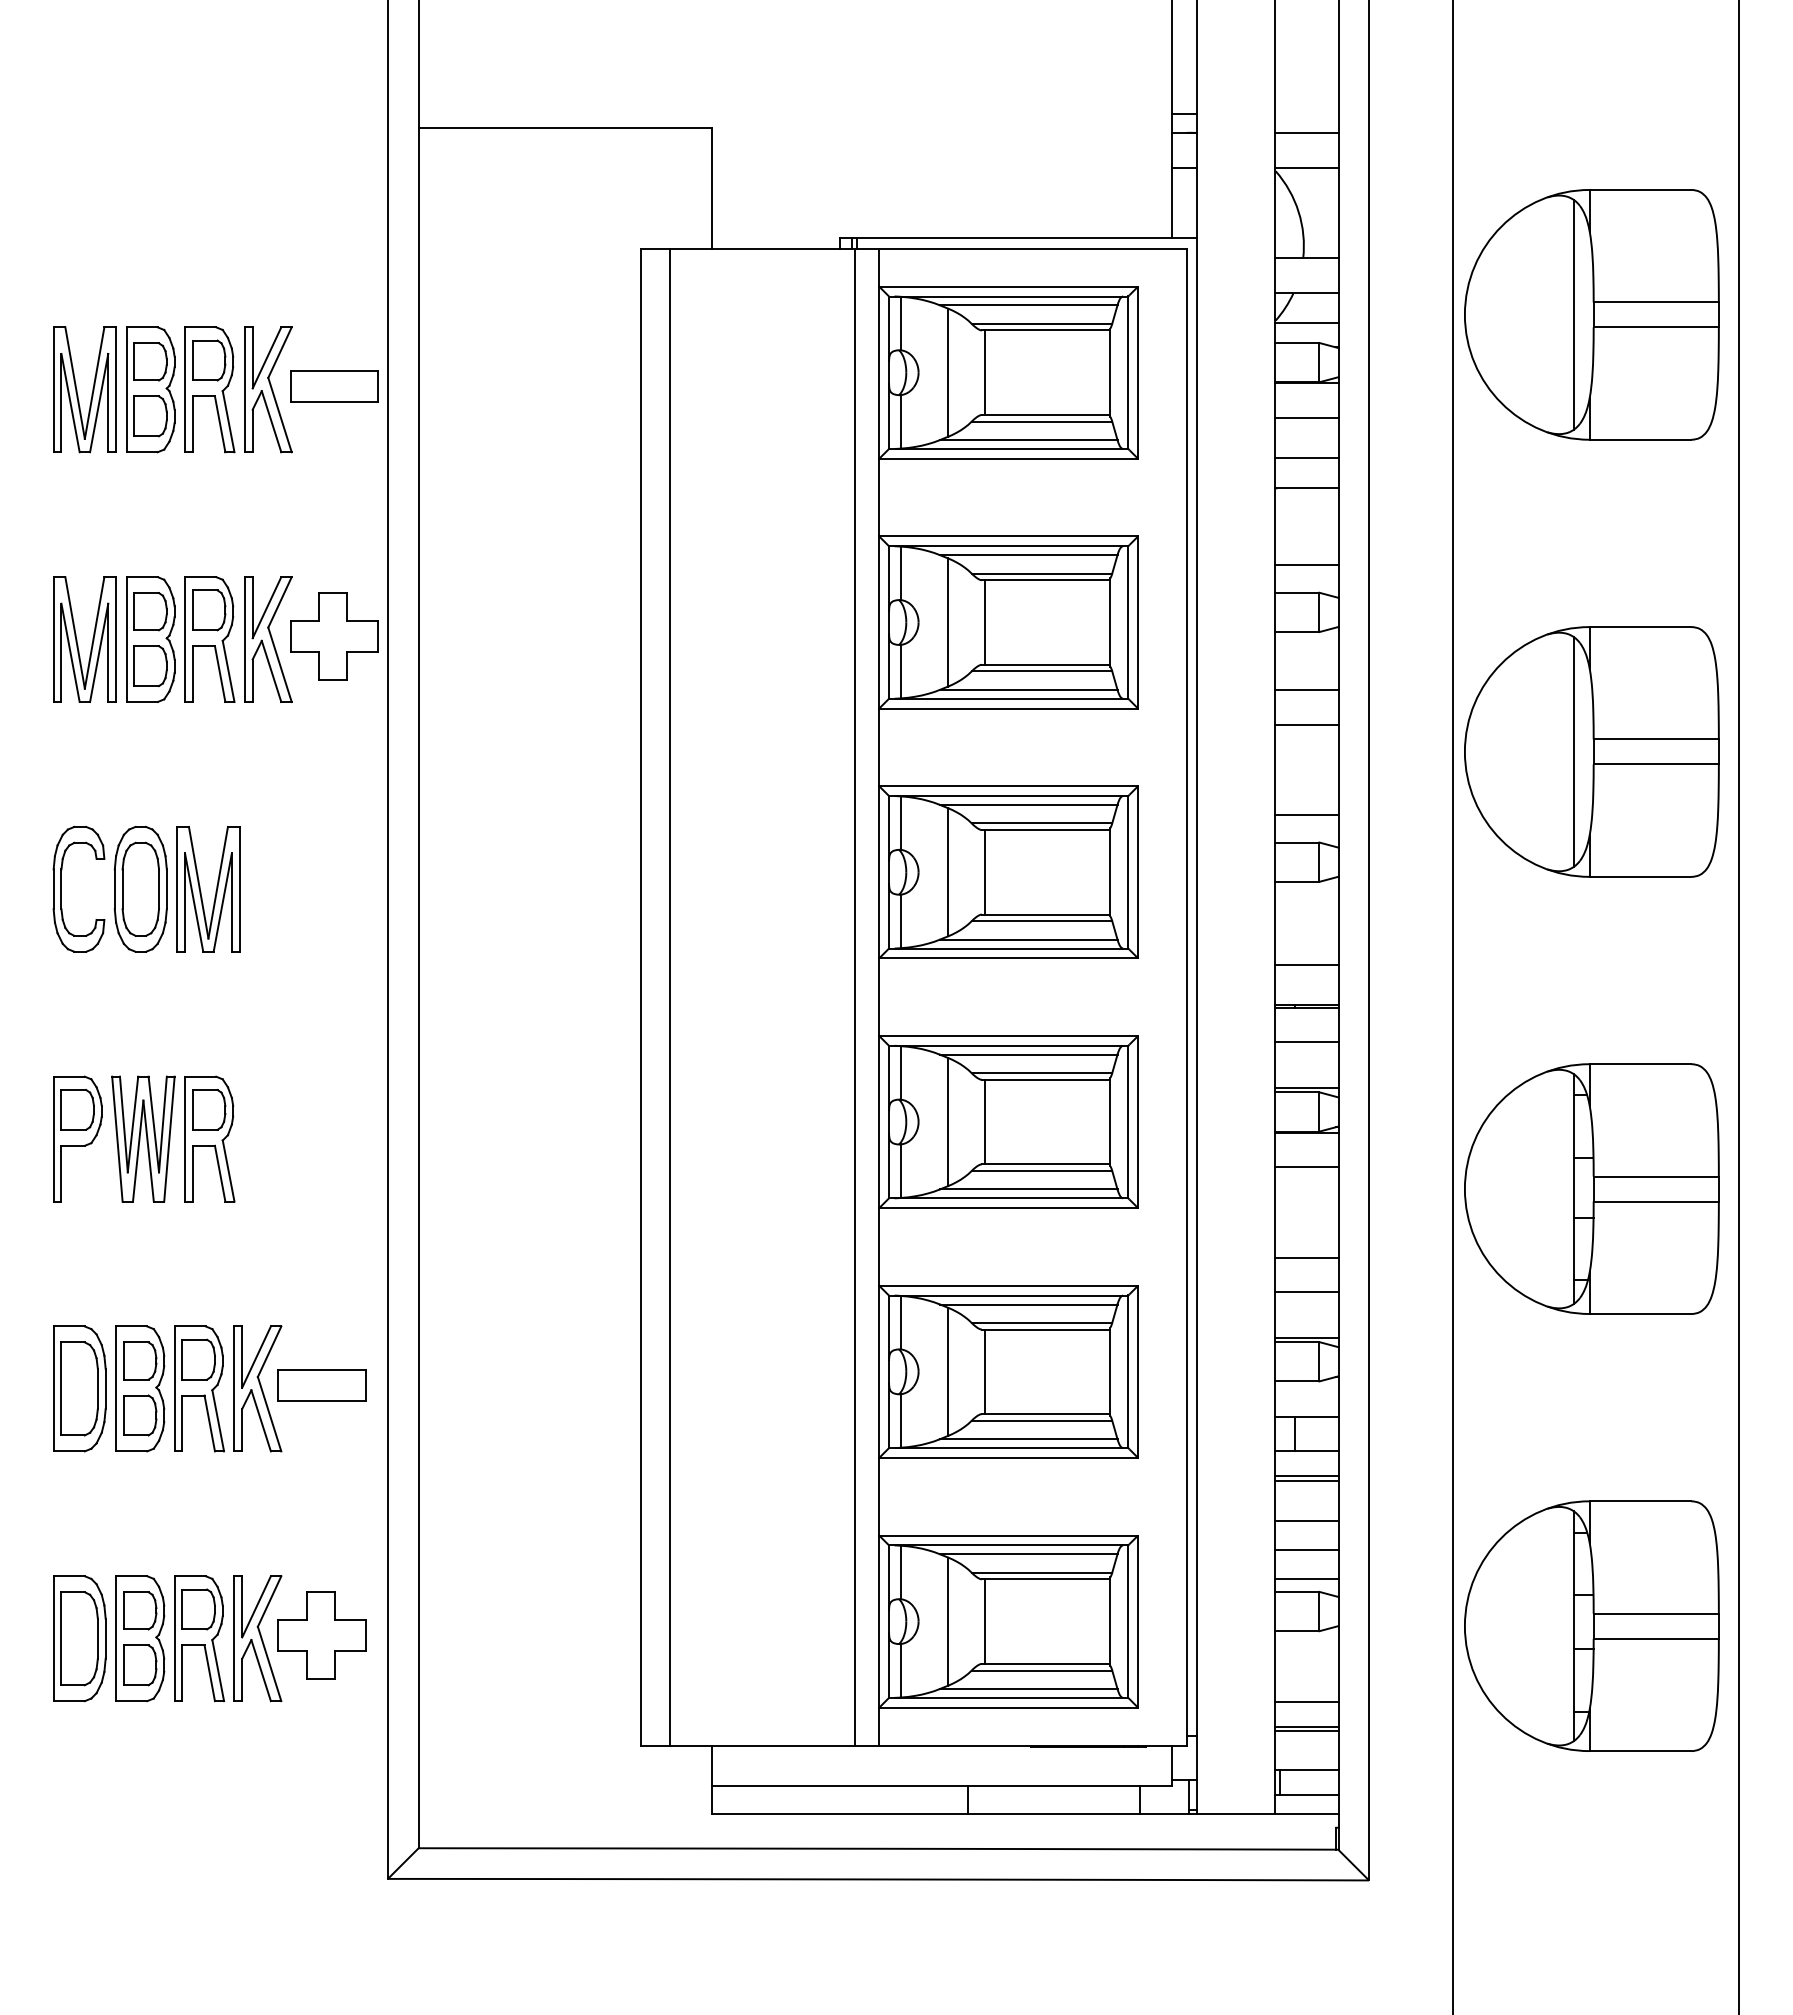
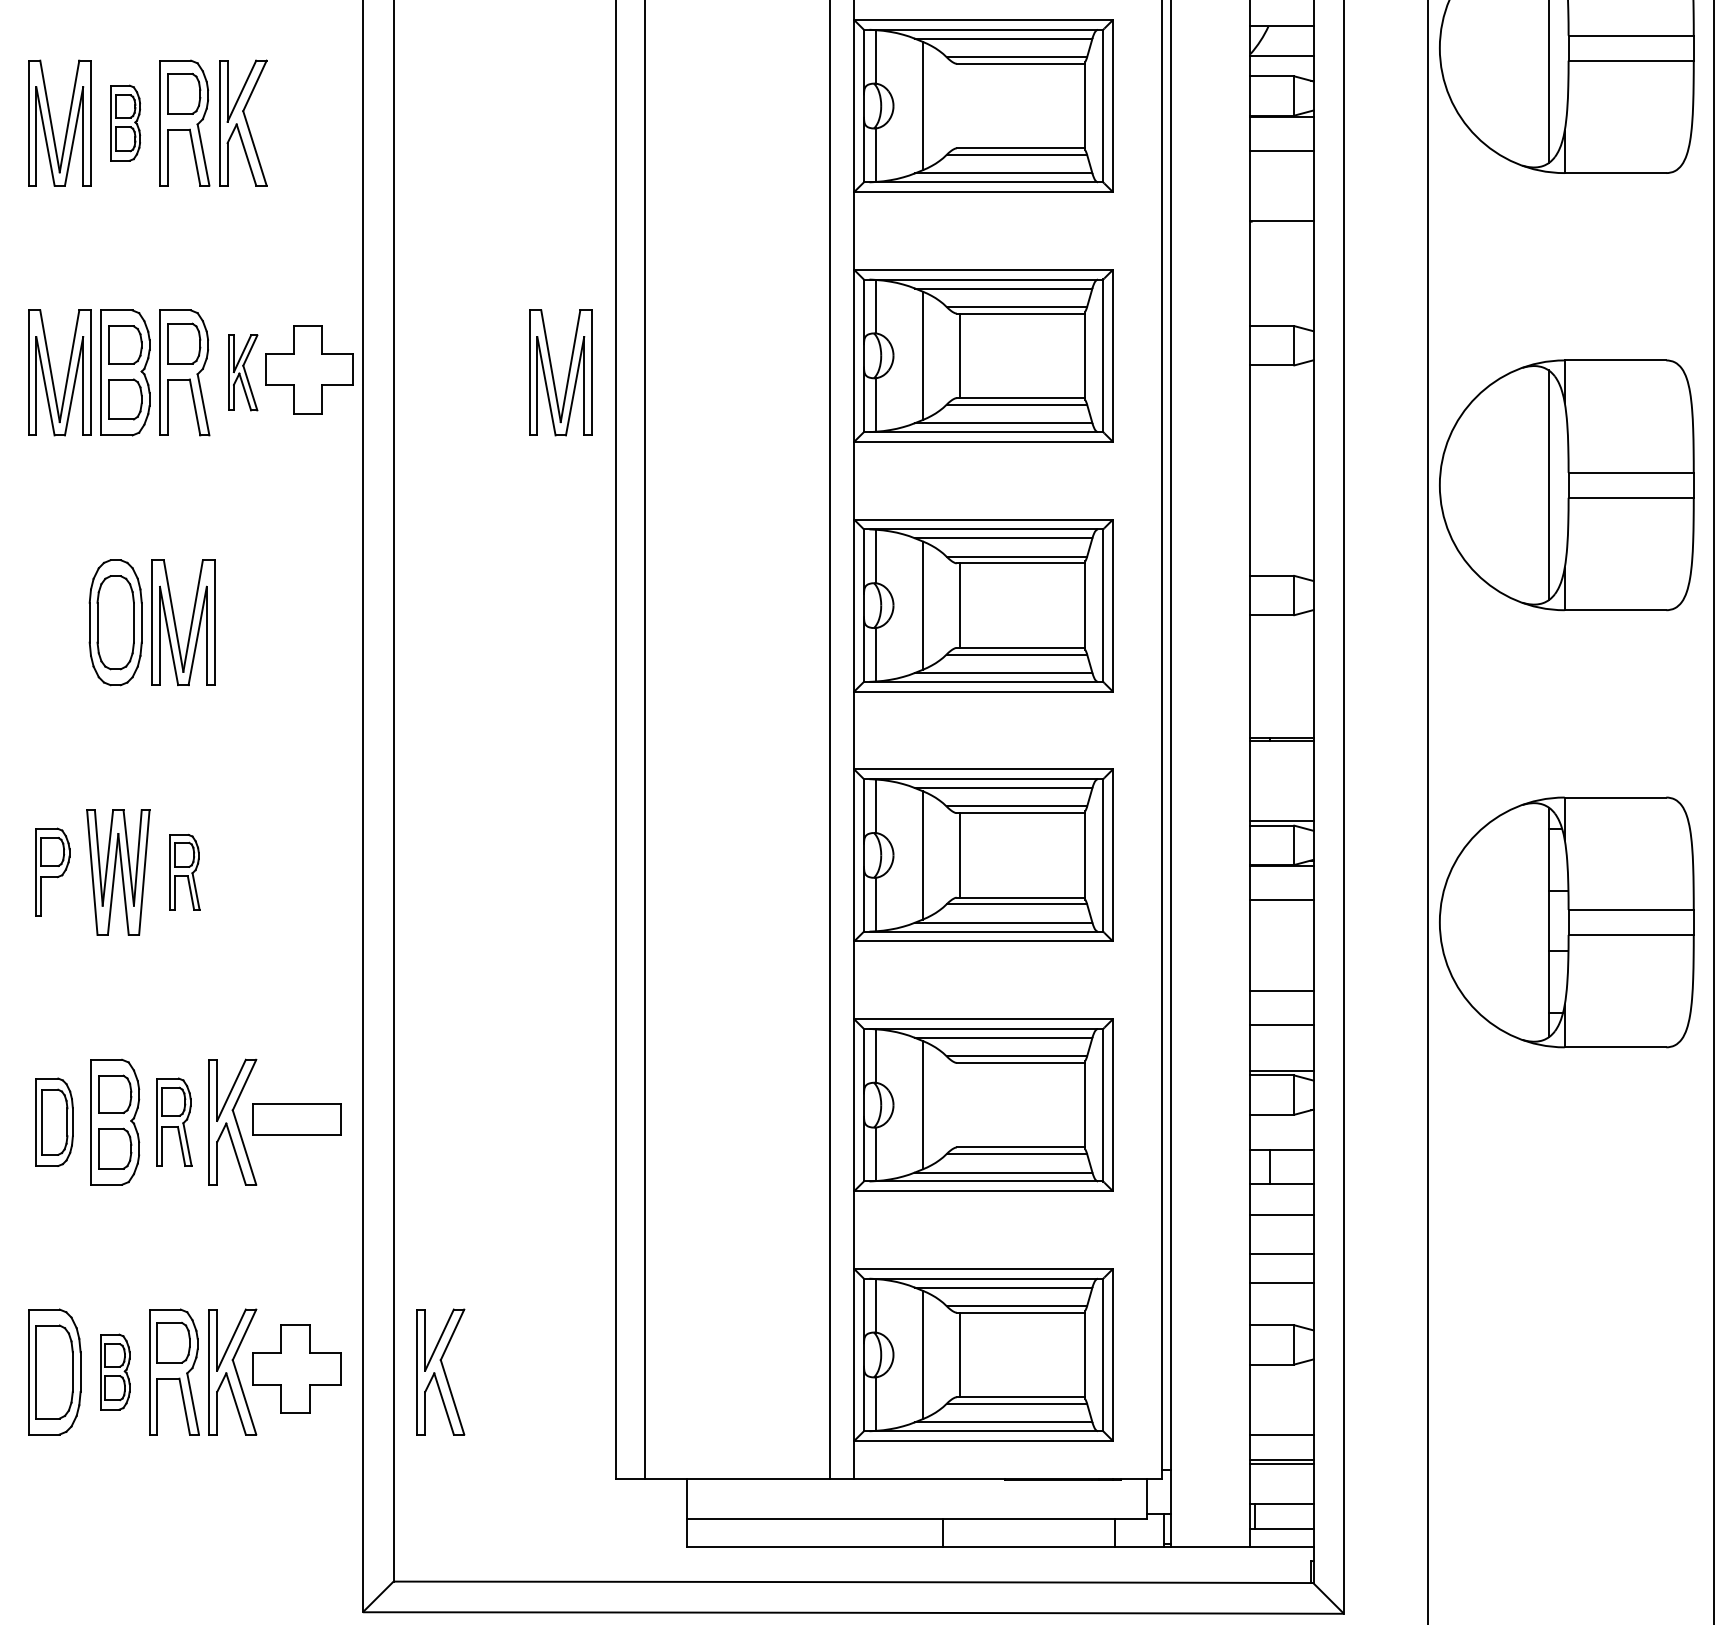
line: (984, 372) -> (959, 105), removed
part: (334, 386) -> (309, 119), removed
part: (150, 389) -> (125, 122), size x0.6
line: (1306, 458) -> (1281, 191), removed
line: (1306, 565) -> (1281, 298), removed
part: (268, 639) -> (243, 372), size x0.6
part: (578, 639) -> (553, 372), added
line: (1306, 690) -> (1281, 423), removed
line: (1306, 724) -> (1281, 457), removed
line: (1306, 815) -> (1281, 548), removed
part: (61, 888) -> (36, 621), removed
line: (1306, 965) -> (1281, 698), removed
line: (1306, 1042) -> (1281, 775), removed
part: (77, 1138) -> (52, 871), size x0.7
part: (209, 1138) -> (184, 871), size x0.6
line: (984, 1371) -> (959, 1104), removed
part: (79, 1388) -> (54, 1121), size x0.7
part: (199, 1388) -> (174, 1121), size x0.7
line: (1306, 1476) -> (1281, 1209), removed
line: (1306, 1579) -> (1281, 1312), removed
part: (1591, 1625) -> (1566, 1358), removed
part: (140, 1638) -> (115, 1371), size x0.6
part: (465, 1638) -> (440, 1371), added

